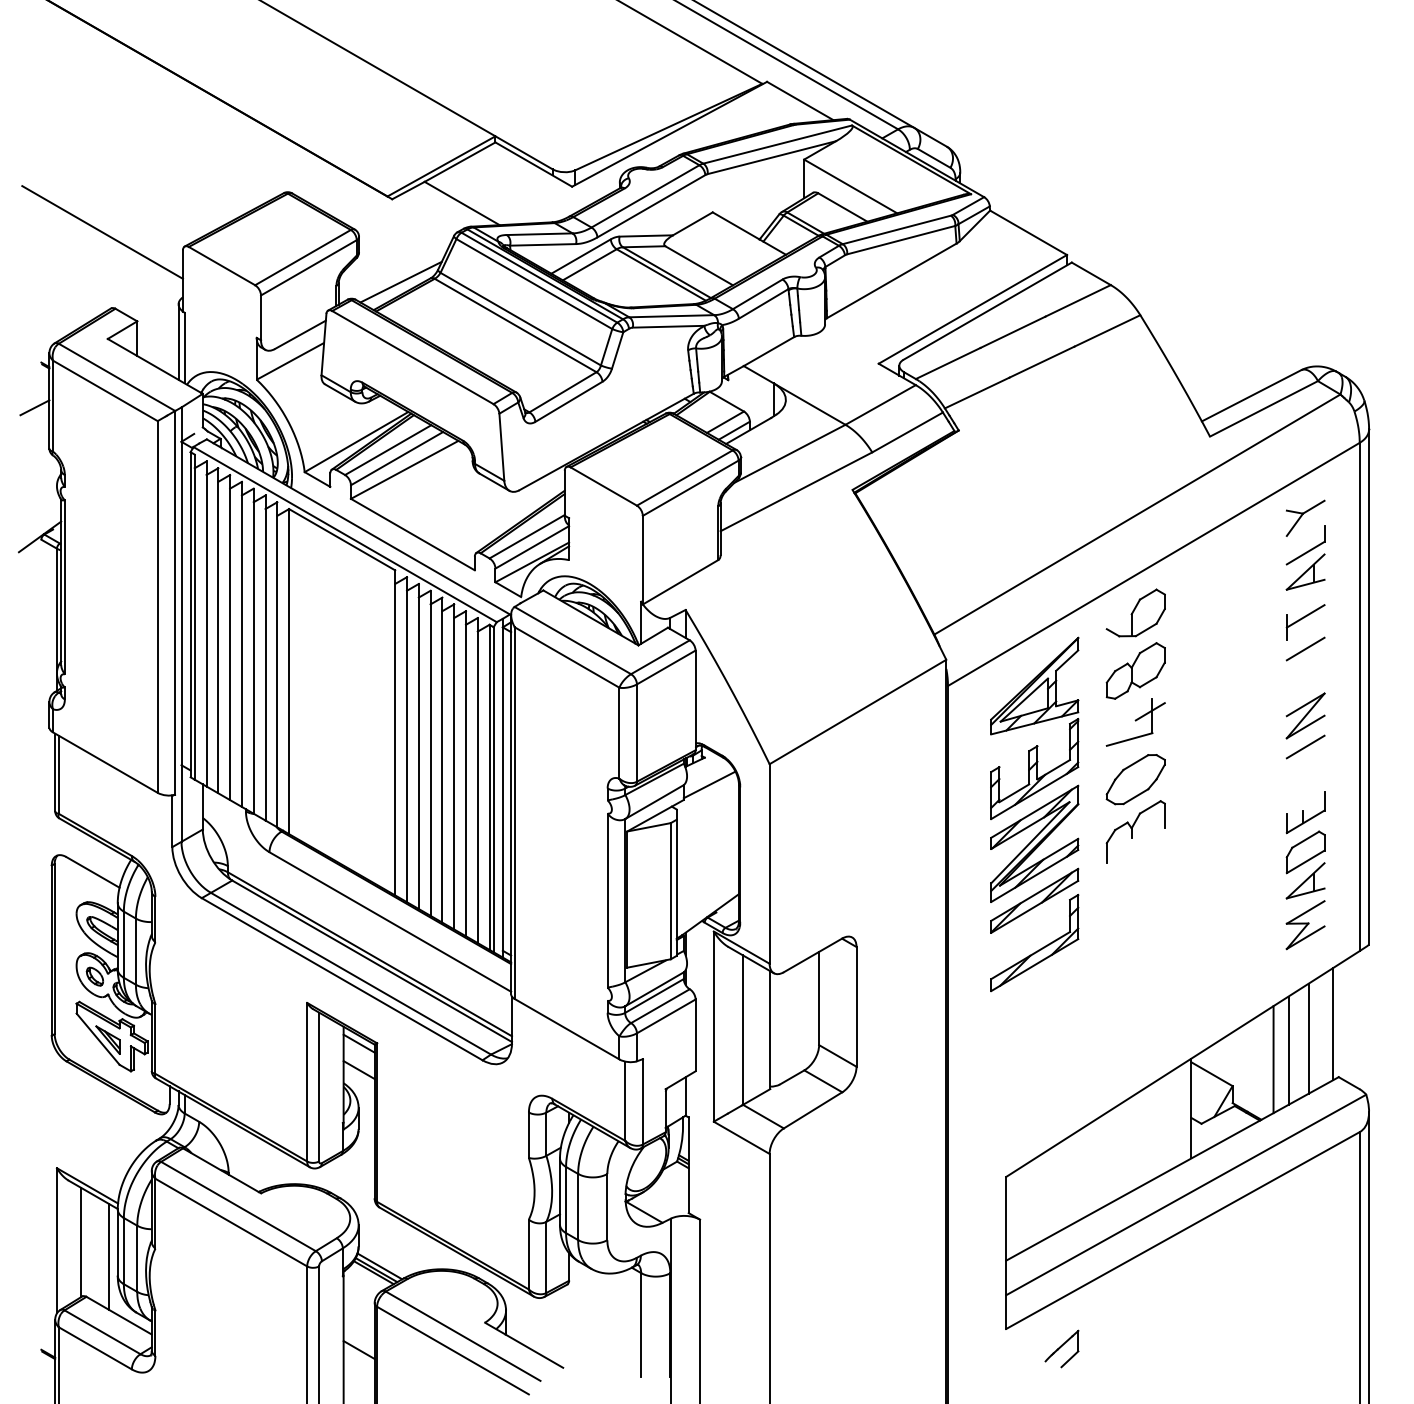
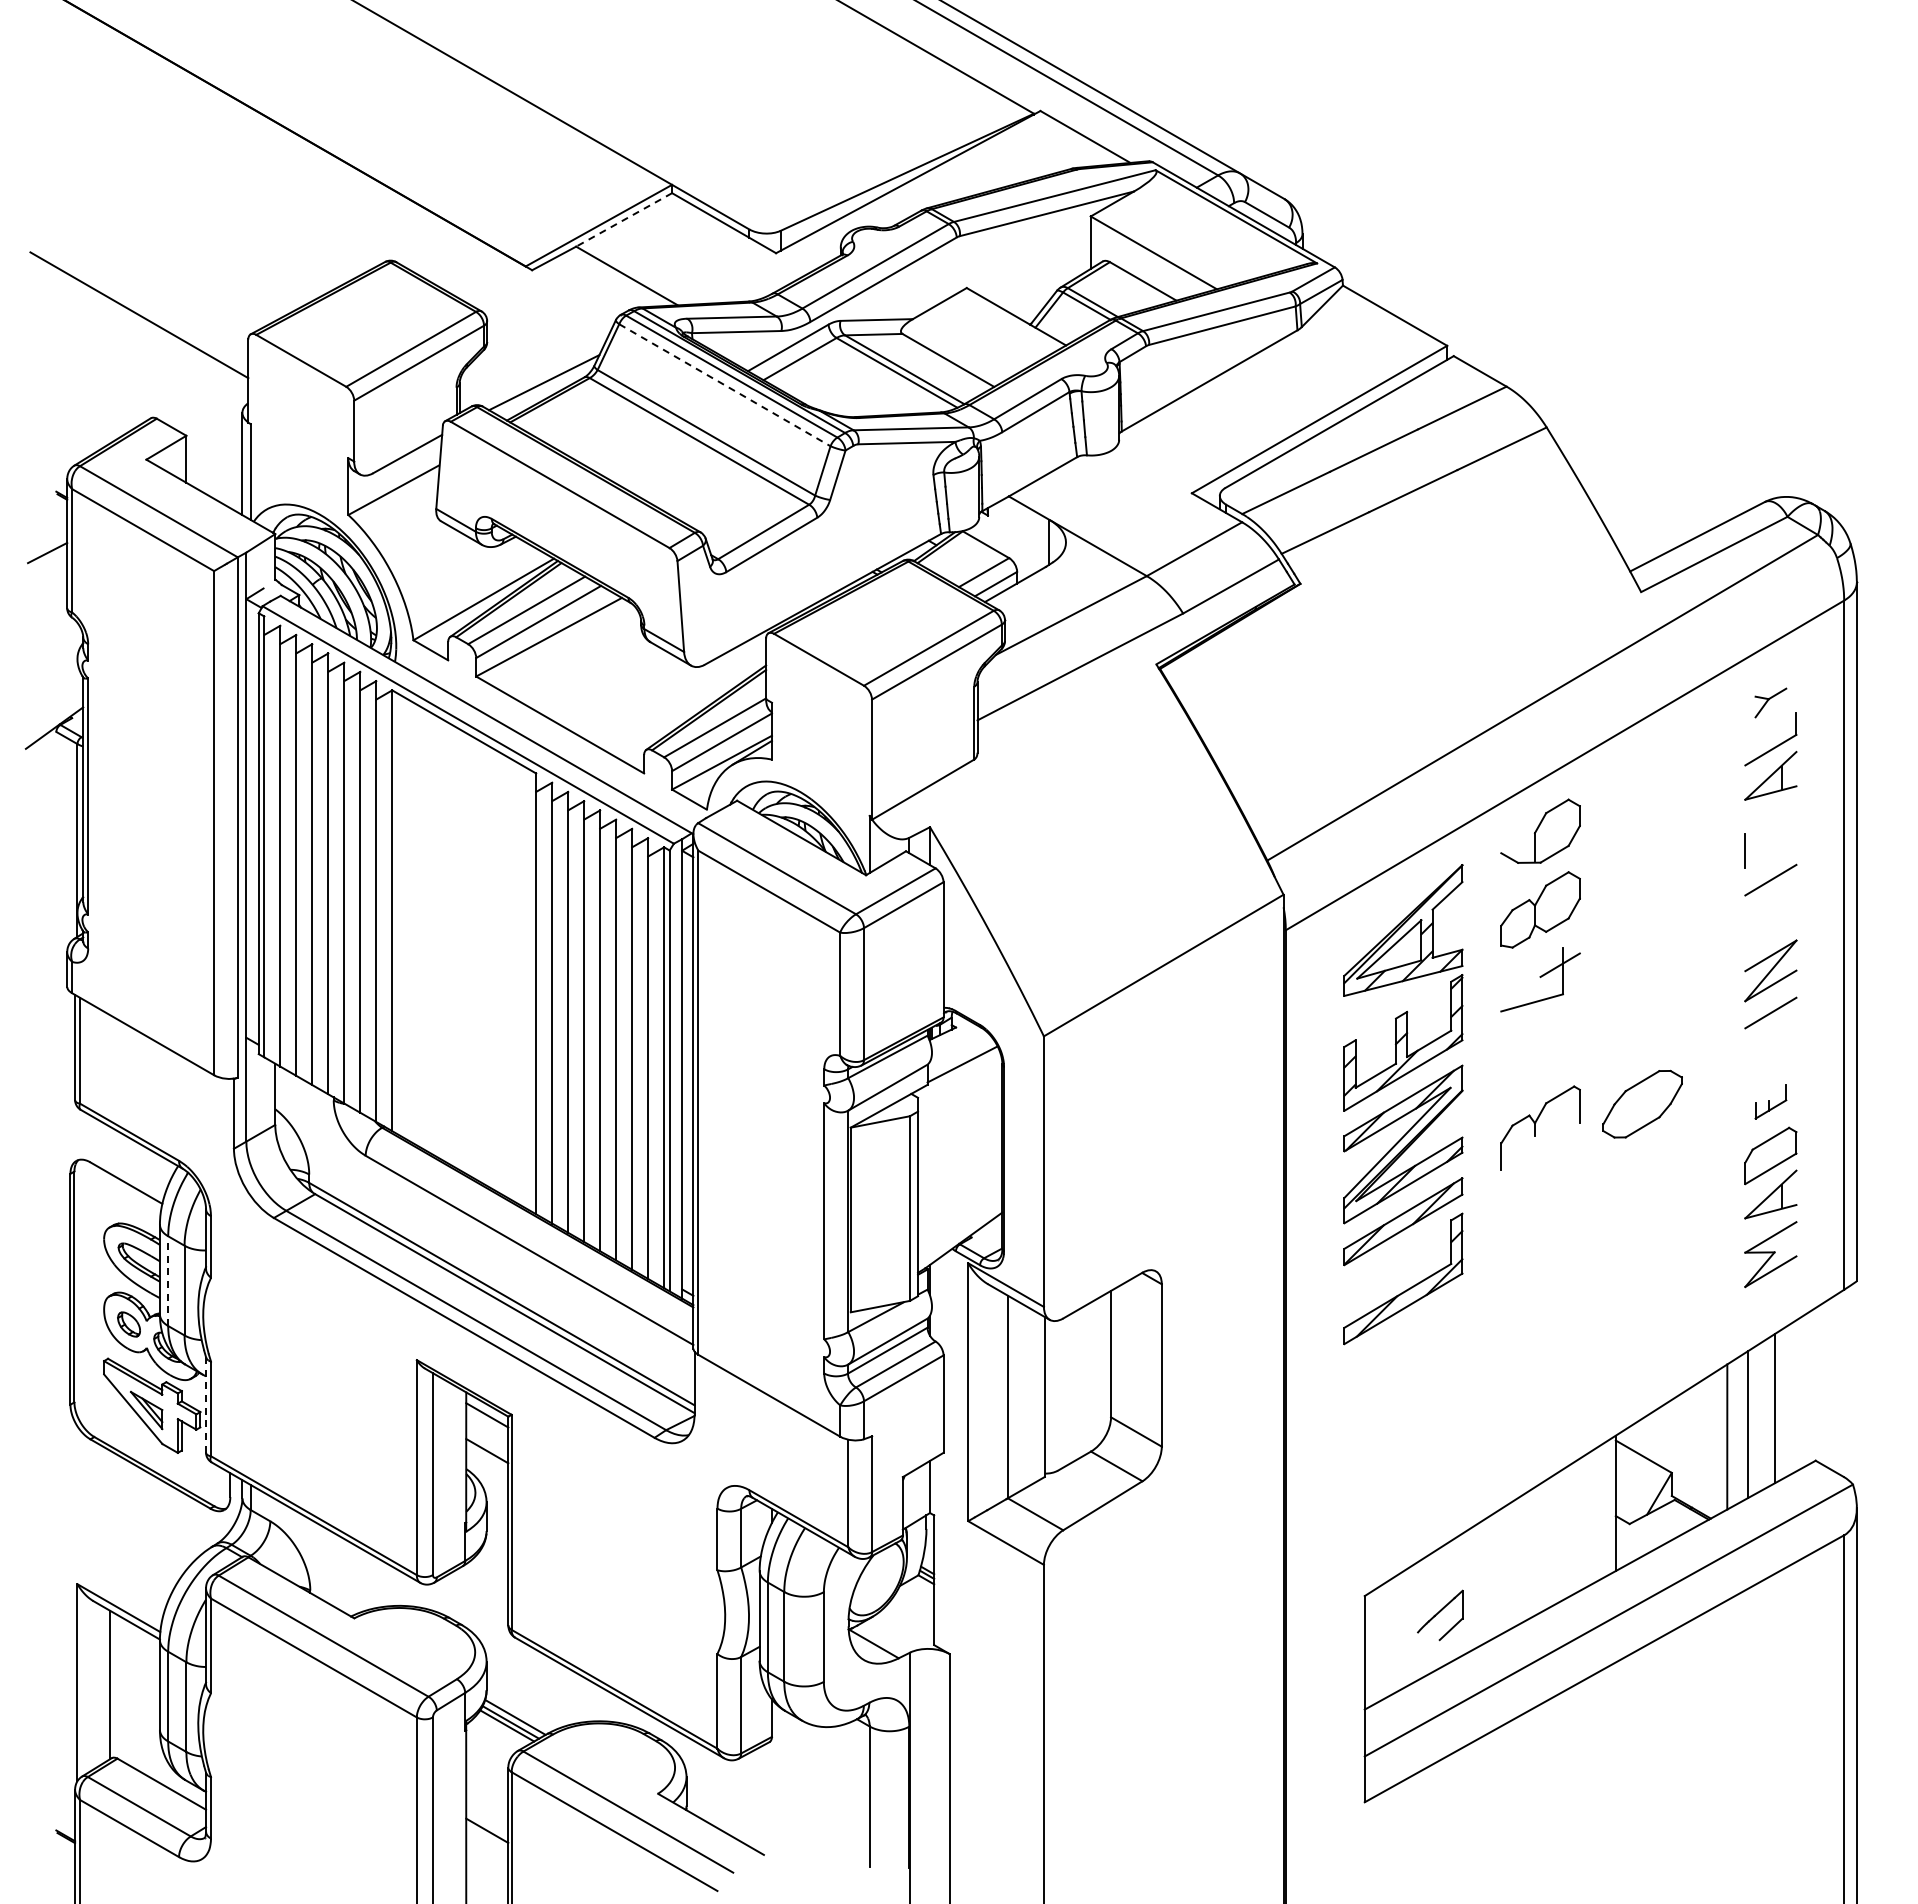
line: (460, 161) -> (624, 219), solid -> dashed
line: (534, 284) -> (724, 385), solid -> dashed
part: (1305, 518) -> (1770, 702), size x0.6
line: (1305, 616) -> (1770, 835), removed
part: (1135, 779) -> (1642, 1103), moved
part: (1305, 812) -> (1770, 1101), size x0.6
line: (124, 944) -> (168, 1281), solid -> dashed
line: (1332, 1024) -> (1807, 1389), removed
line: (152, 1035) -> (206, 1404), solid -> dashed
line: (109, 1256) -> (148, 1704), removed
part: (1062, 1349) -> (1440, 1615), moved

